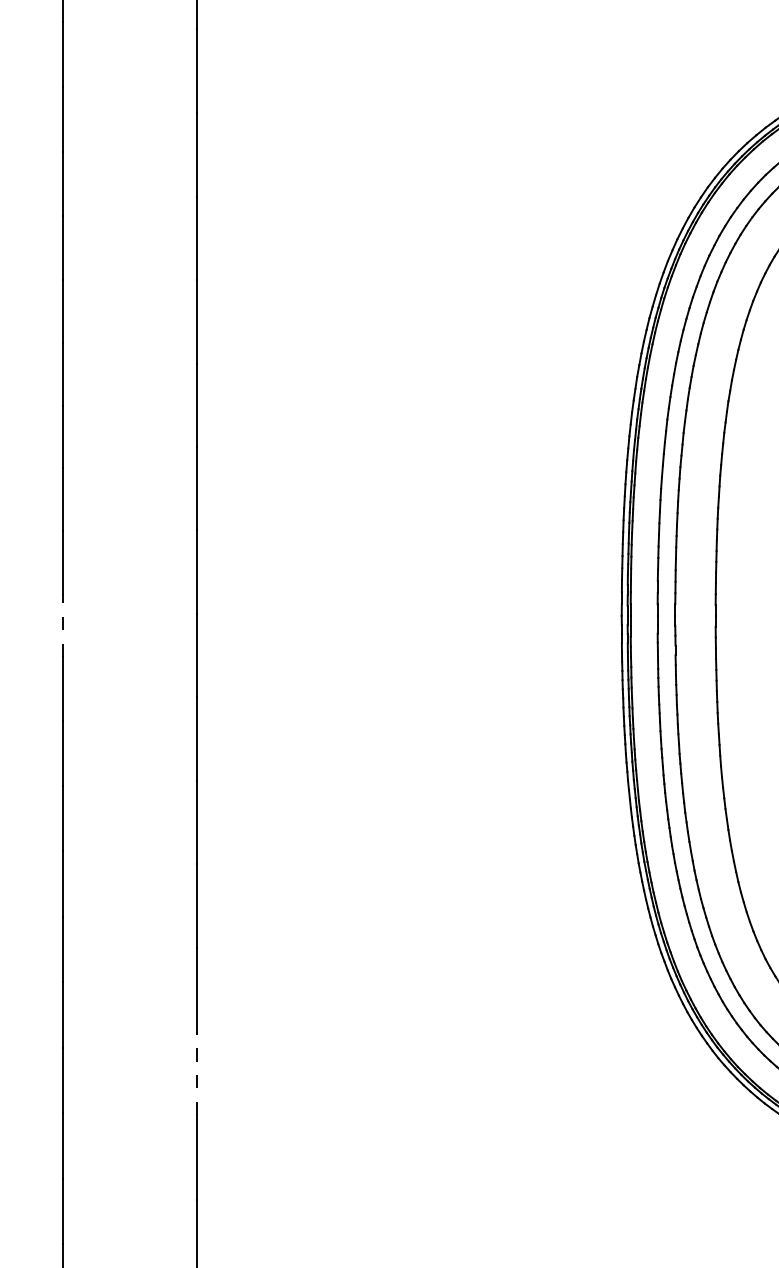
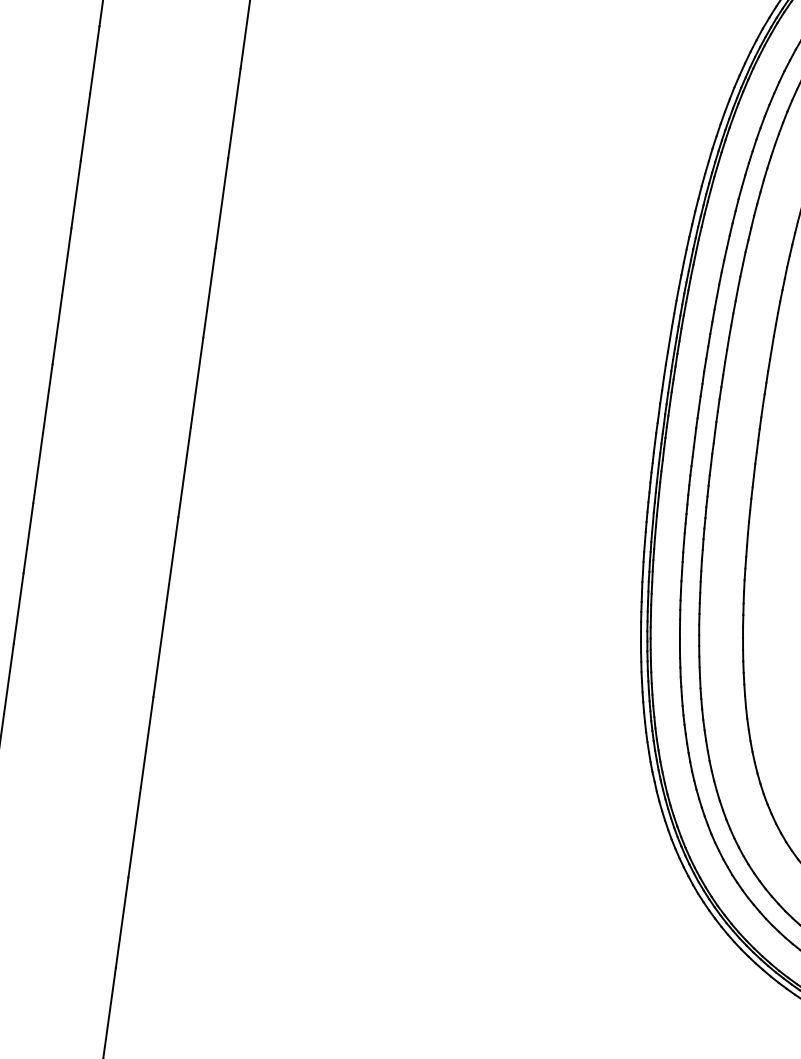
line: (62, 625) -> (57, 330), dashed -> solid
line: (196, 1073) -> (134, 832), dashed -> solid

